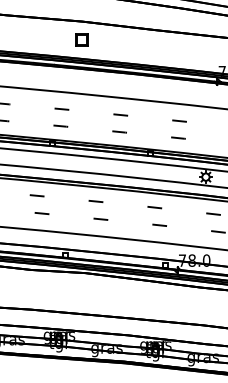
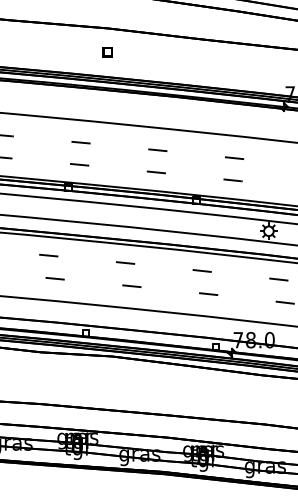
part: (82, 40) -> (107, 52), size x0.62

